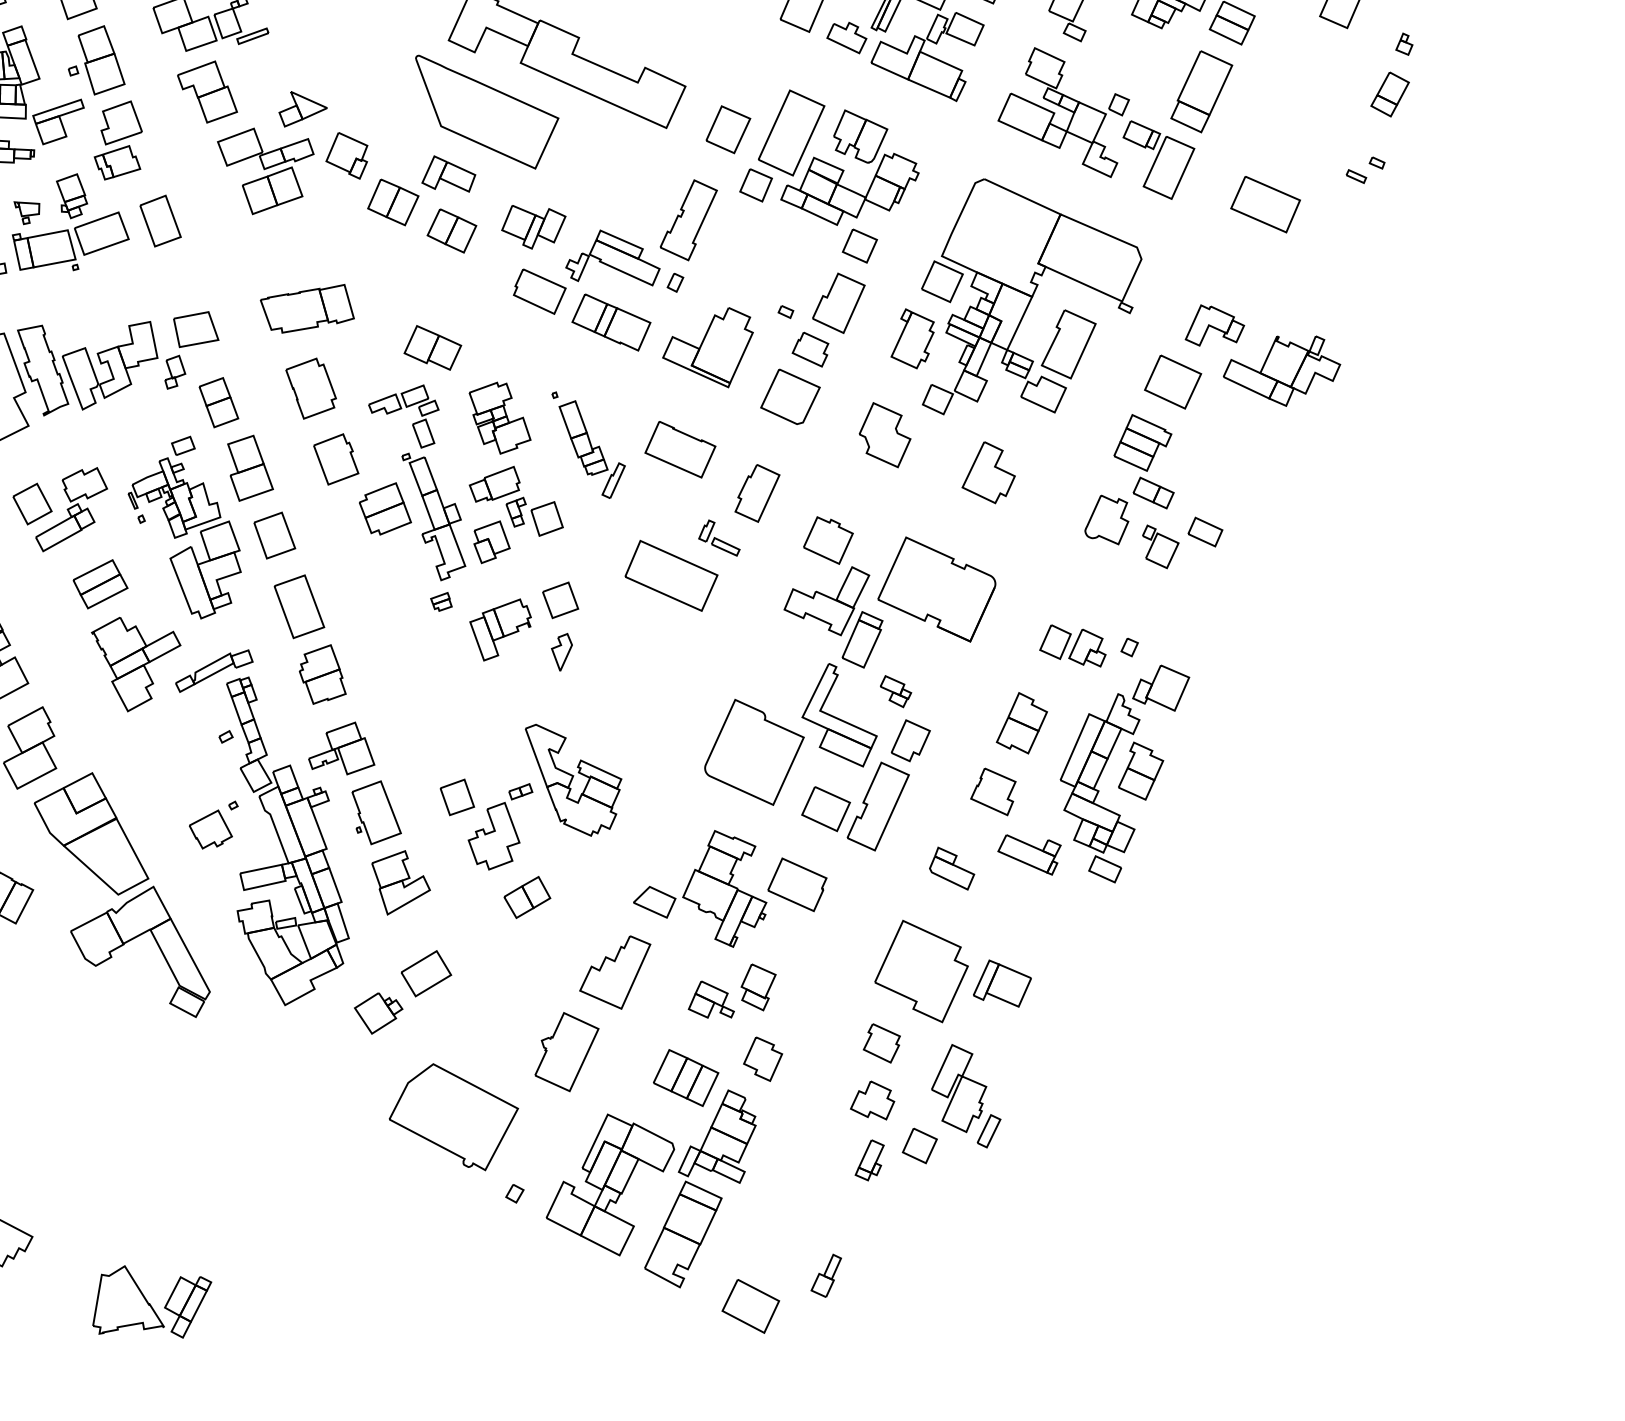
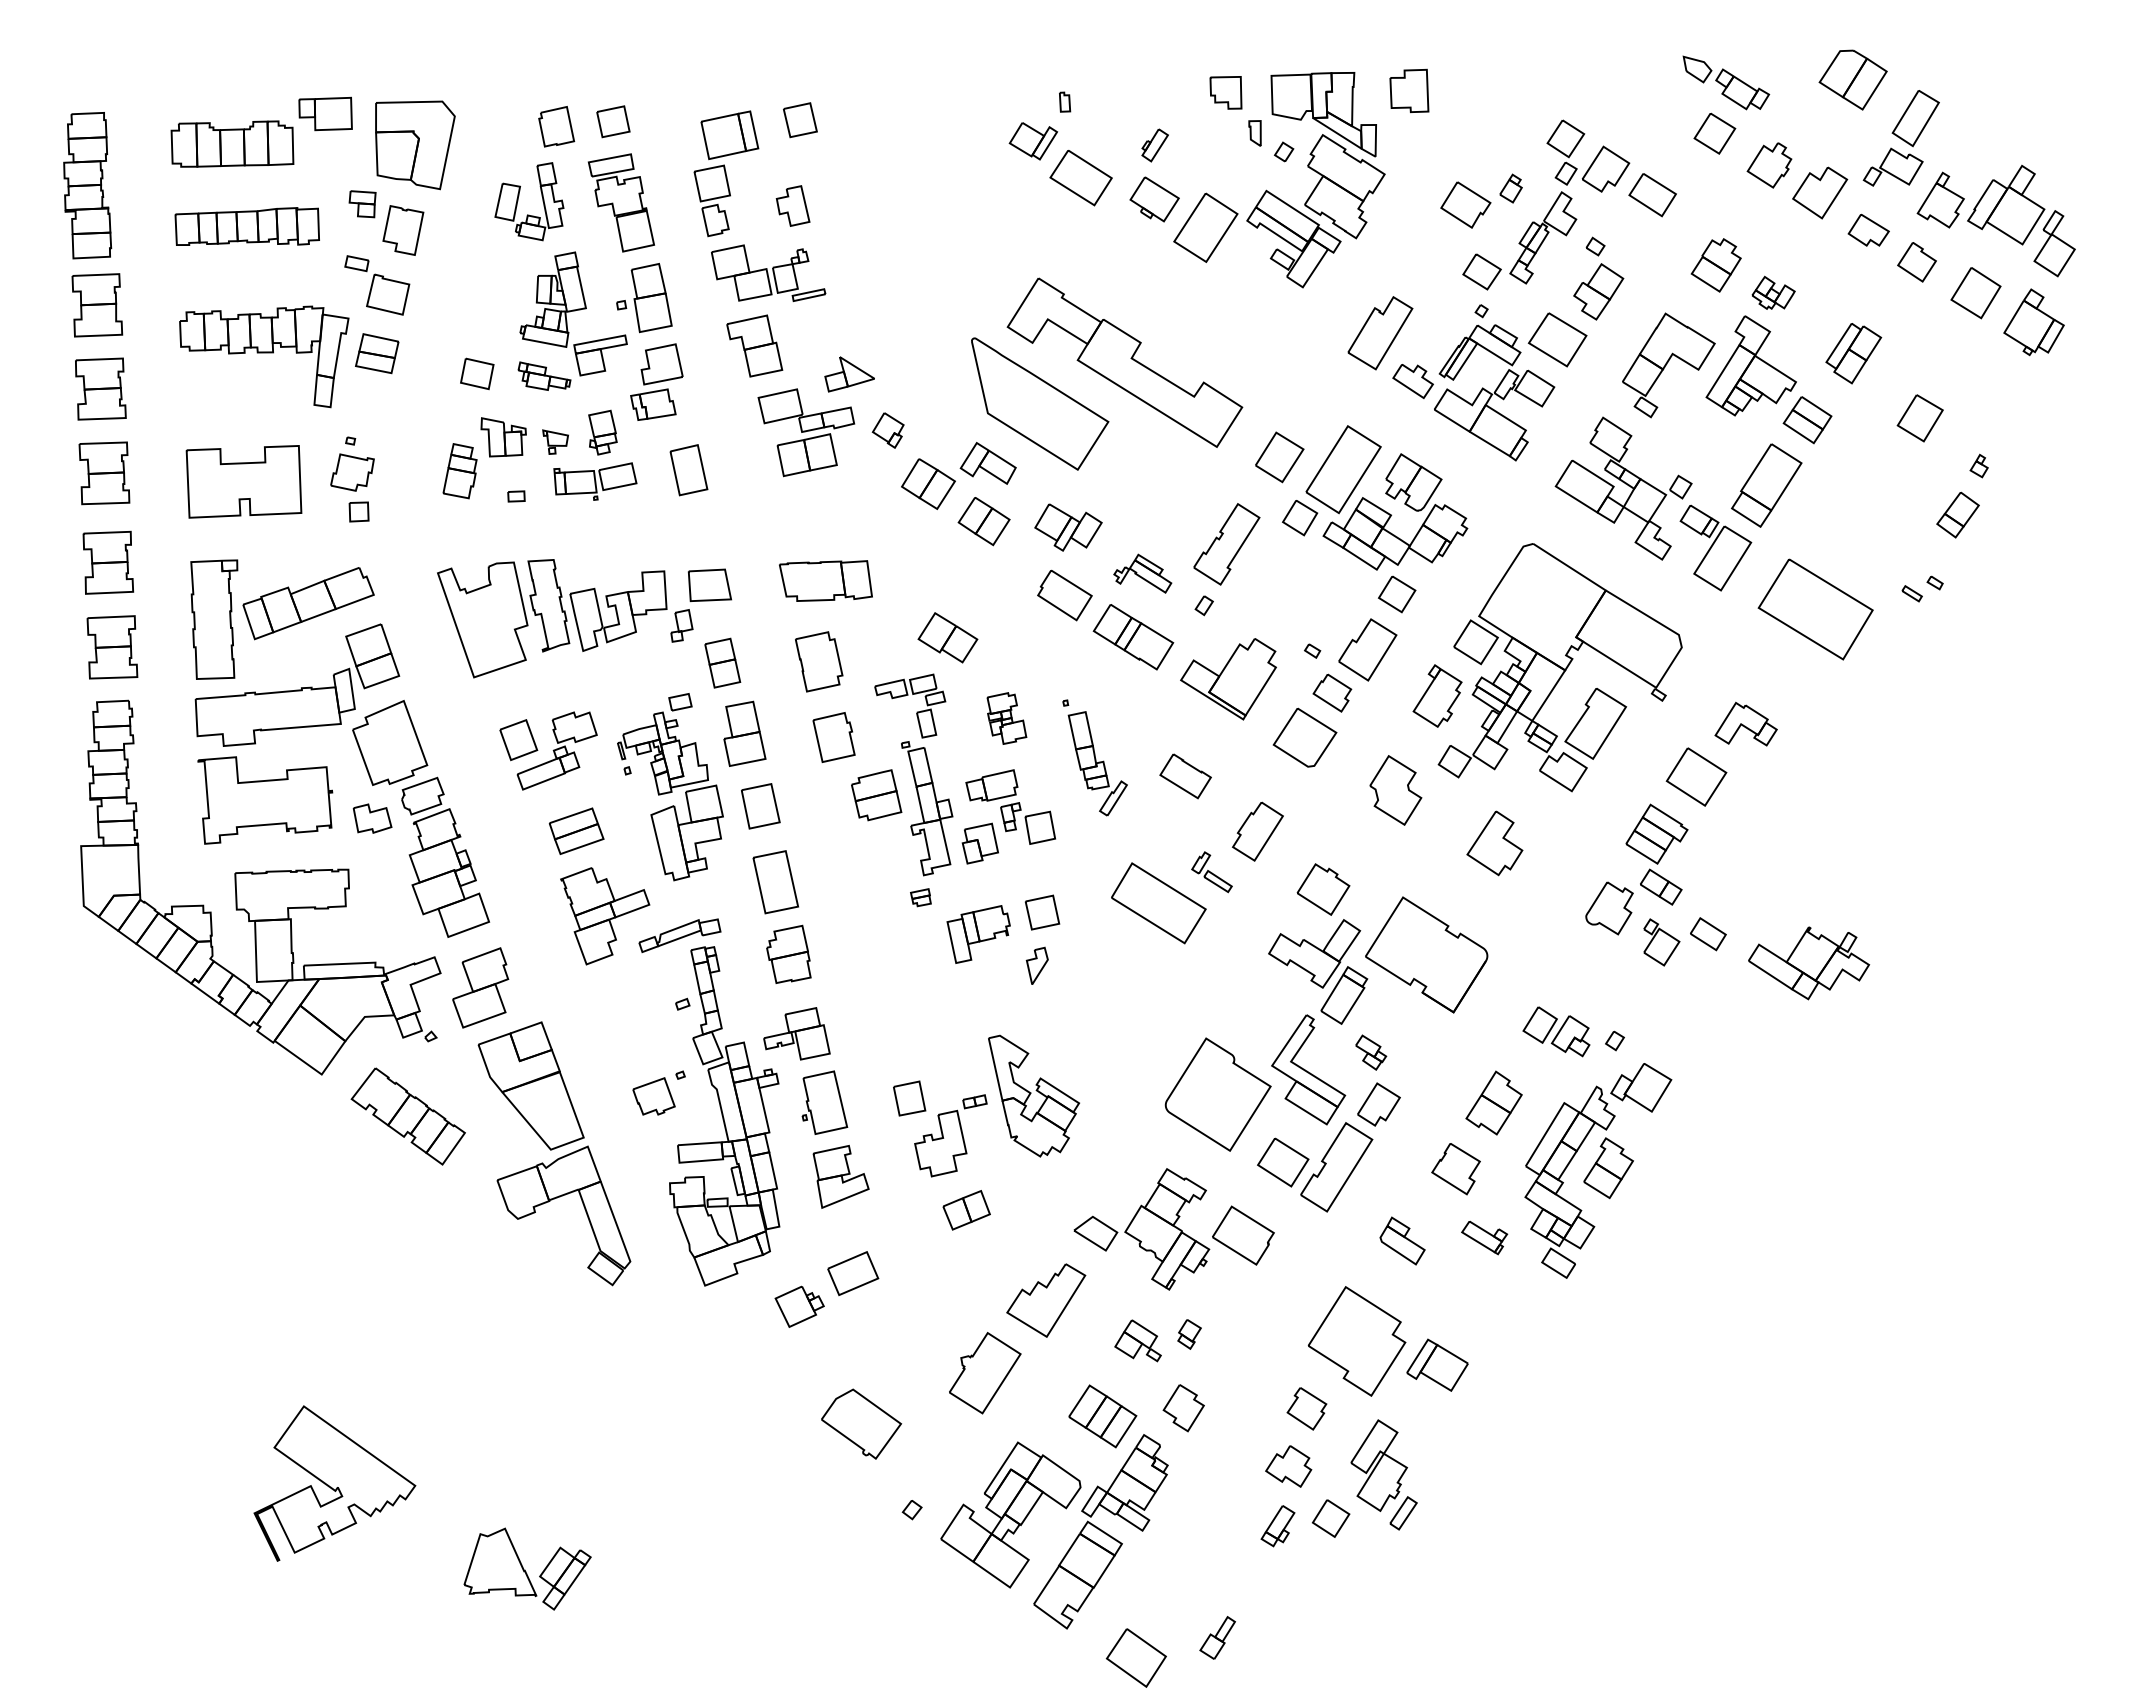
part: (347, 156) -> (888, 430), size x0.7
part: (1265, 204) -> (1815, 609), size x1.6
part: (71, 244) -> (595, 481), size x0.7
part: (611, 260) -> (1142, 573), size x0.6
part: (1282, 371) -> (1809, 963), moved
part: (499, 418) -> (1006, 718), size x0.7
part: (680, 449) -> (1185, 776), size x0.7
part: (1030, 854) -> (1484, 1237), size x0.7
part: (758, 987) -> (1189, 1334), size x0.6
part: (454, 1117) -> (861, 1423), size x0.6

